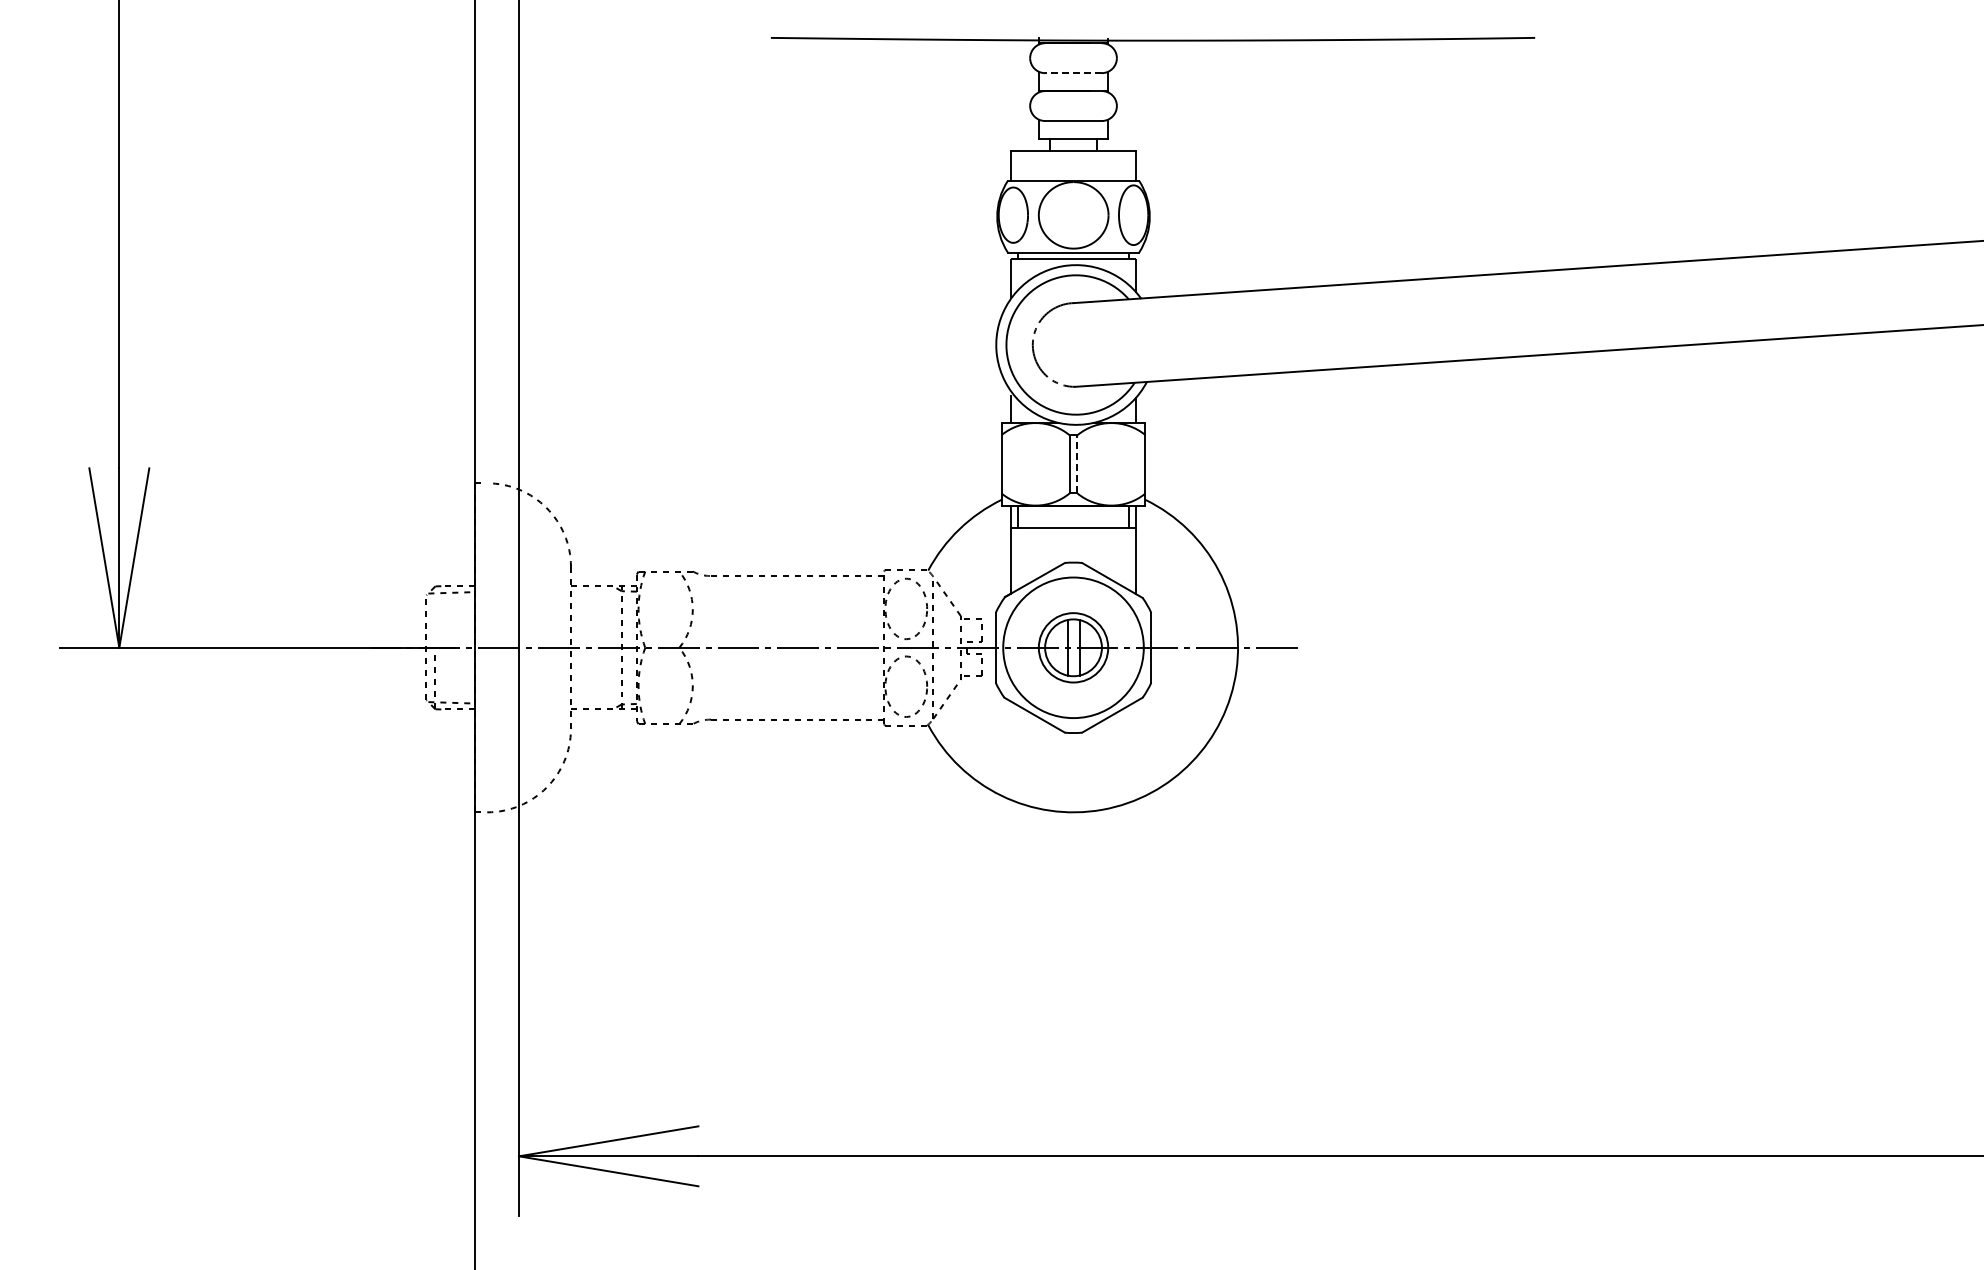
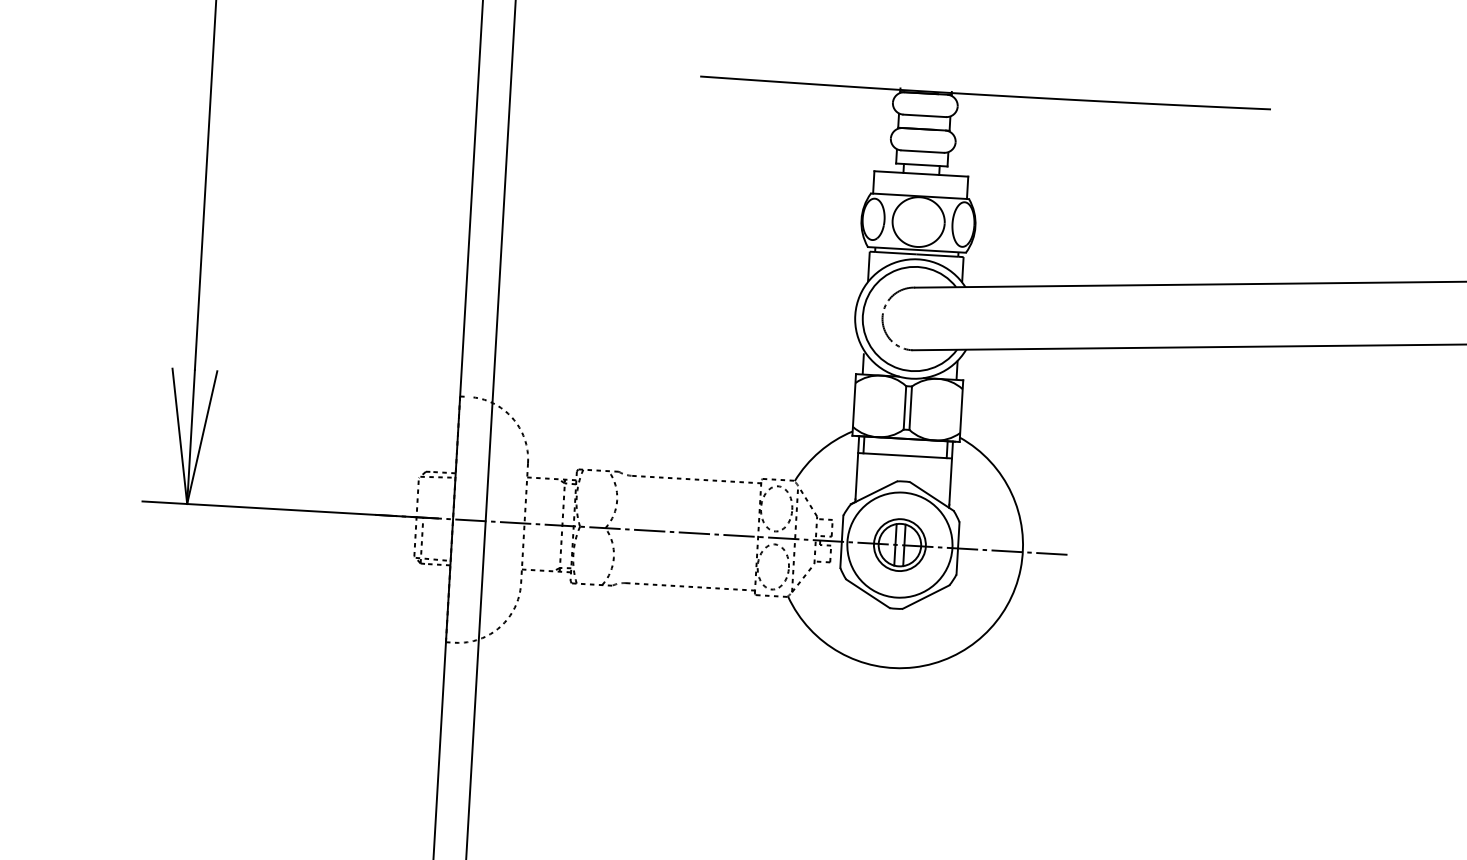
line: (1073, 73) -> (924, 116), dashed -> solid
line: (1077, 463) -> (910, 407), dashed -> solid

